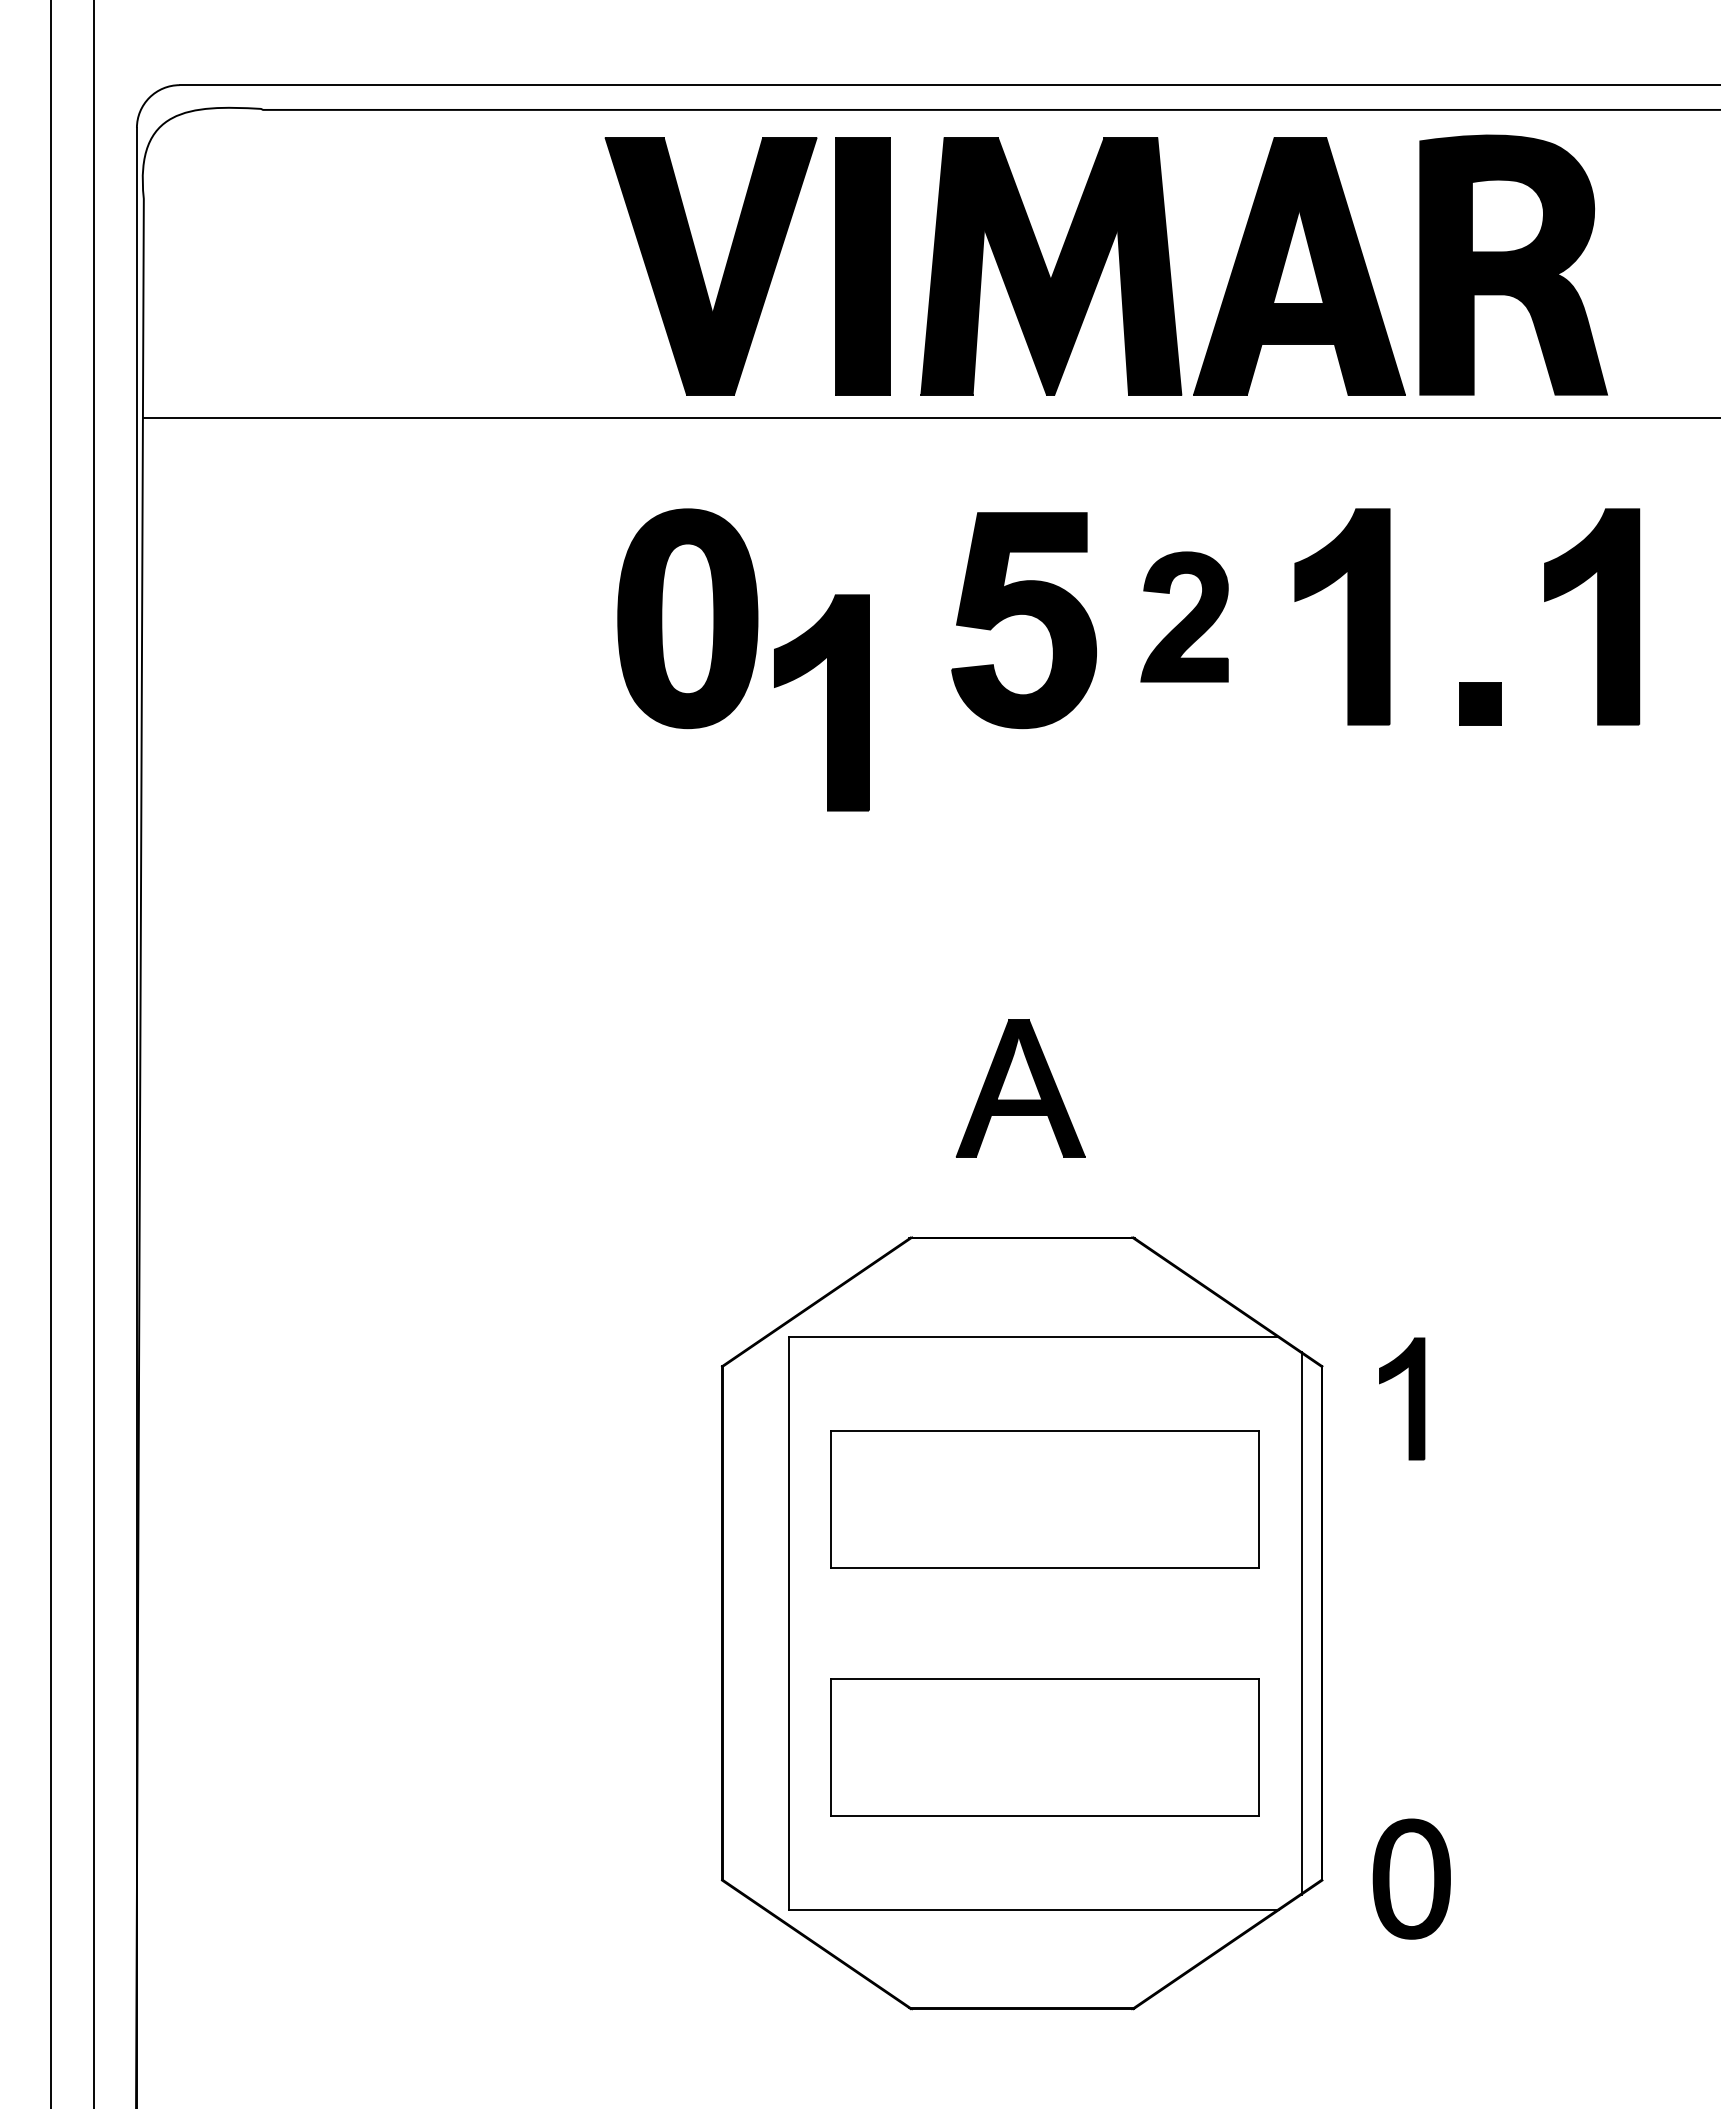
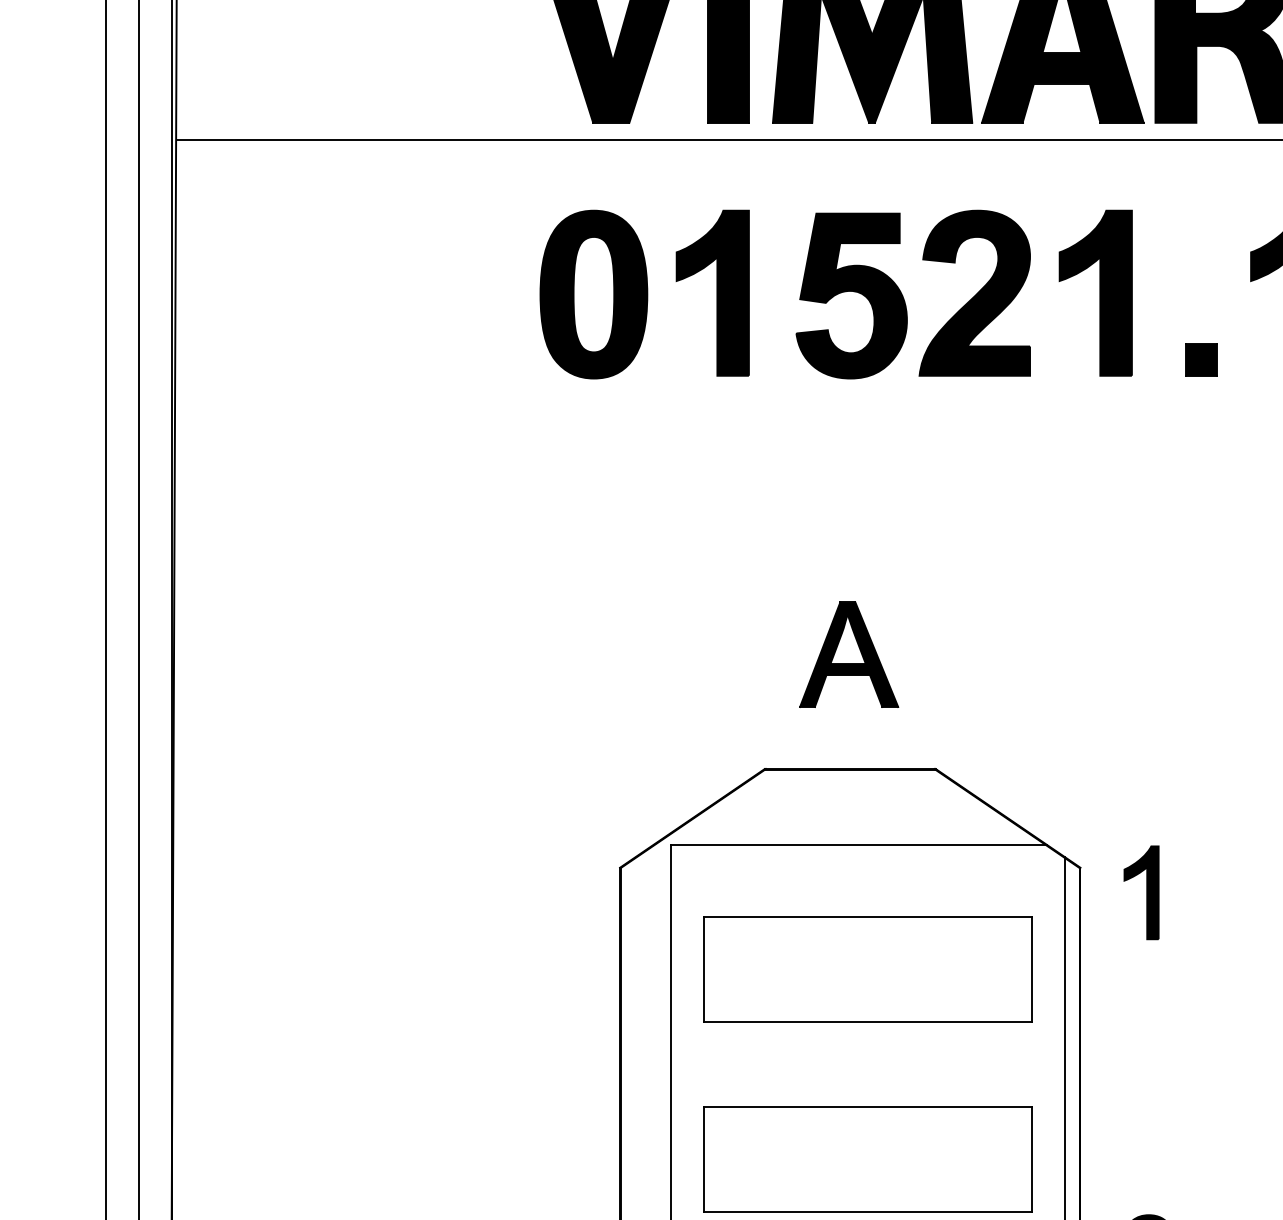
part: (1184, 616) -> (974, 292), size x1.67
part: (821, 702) -> (712, 292), moved

